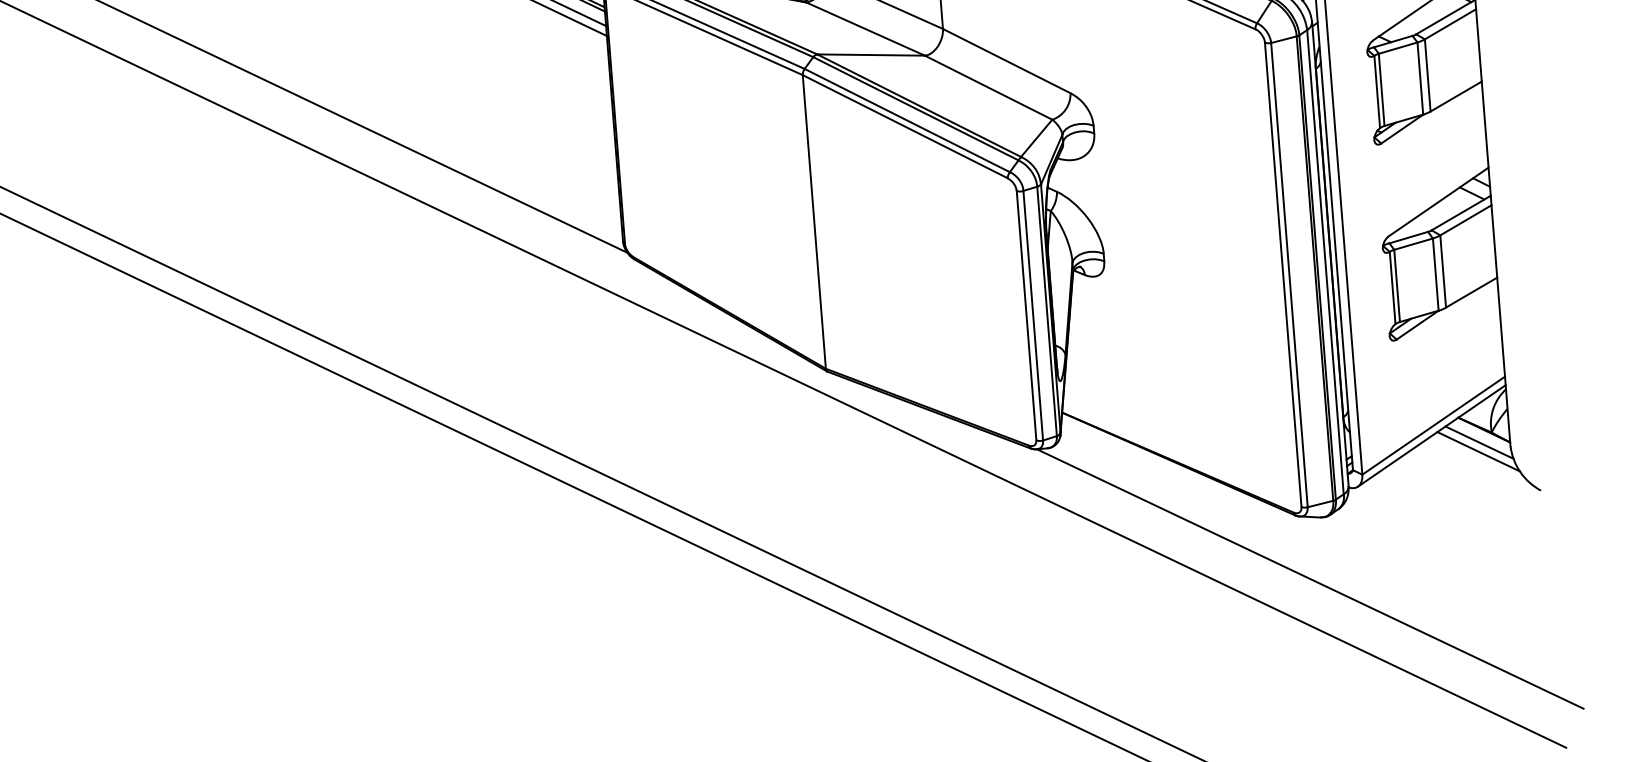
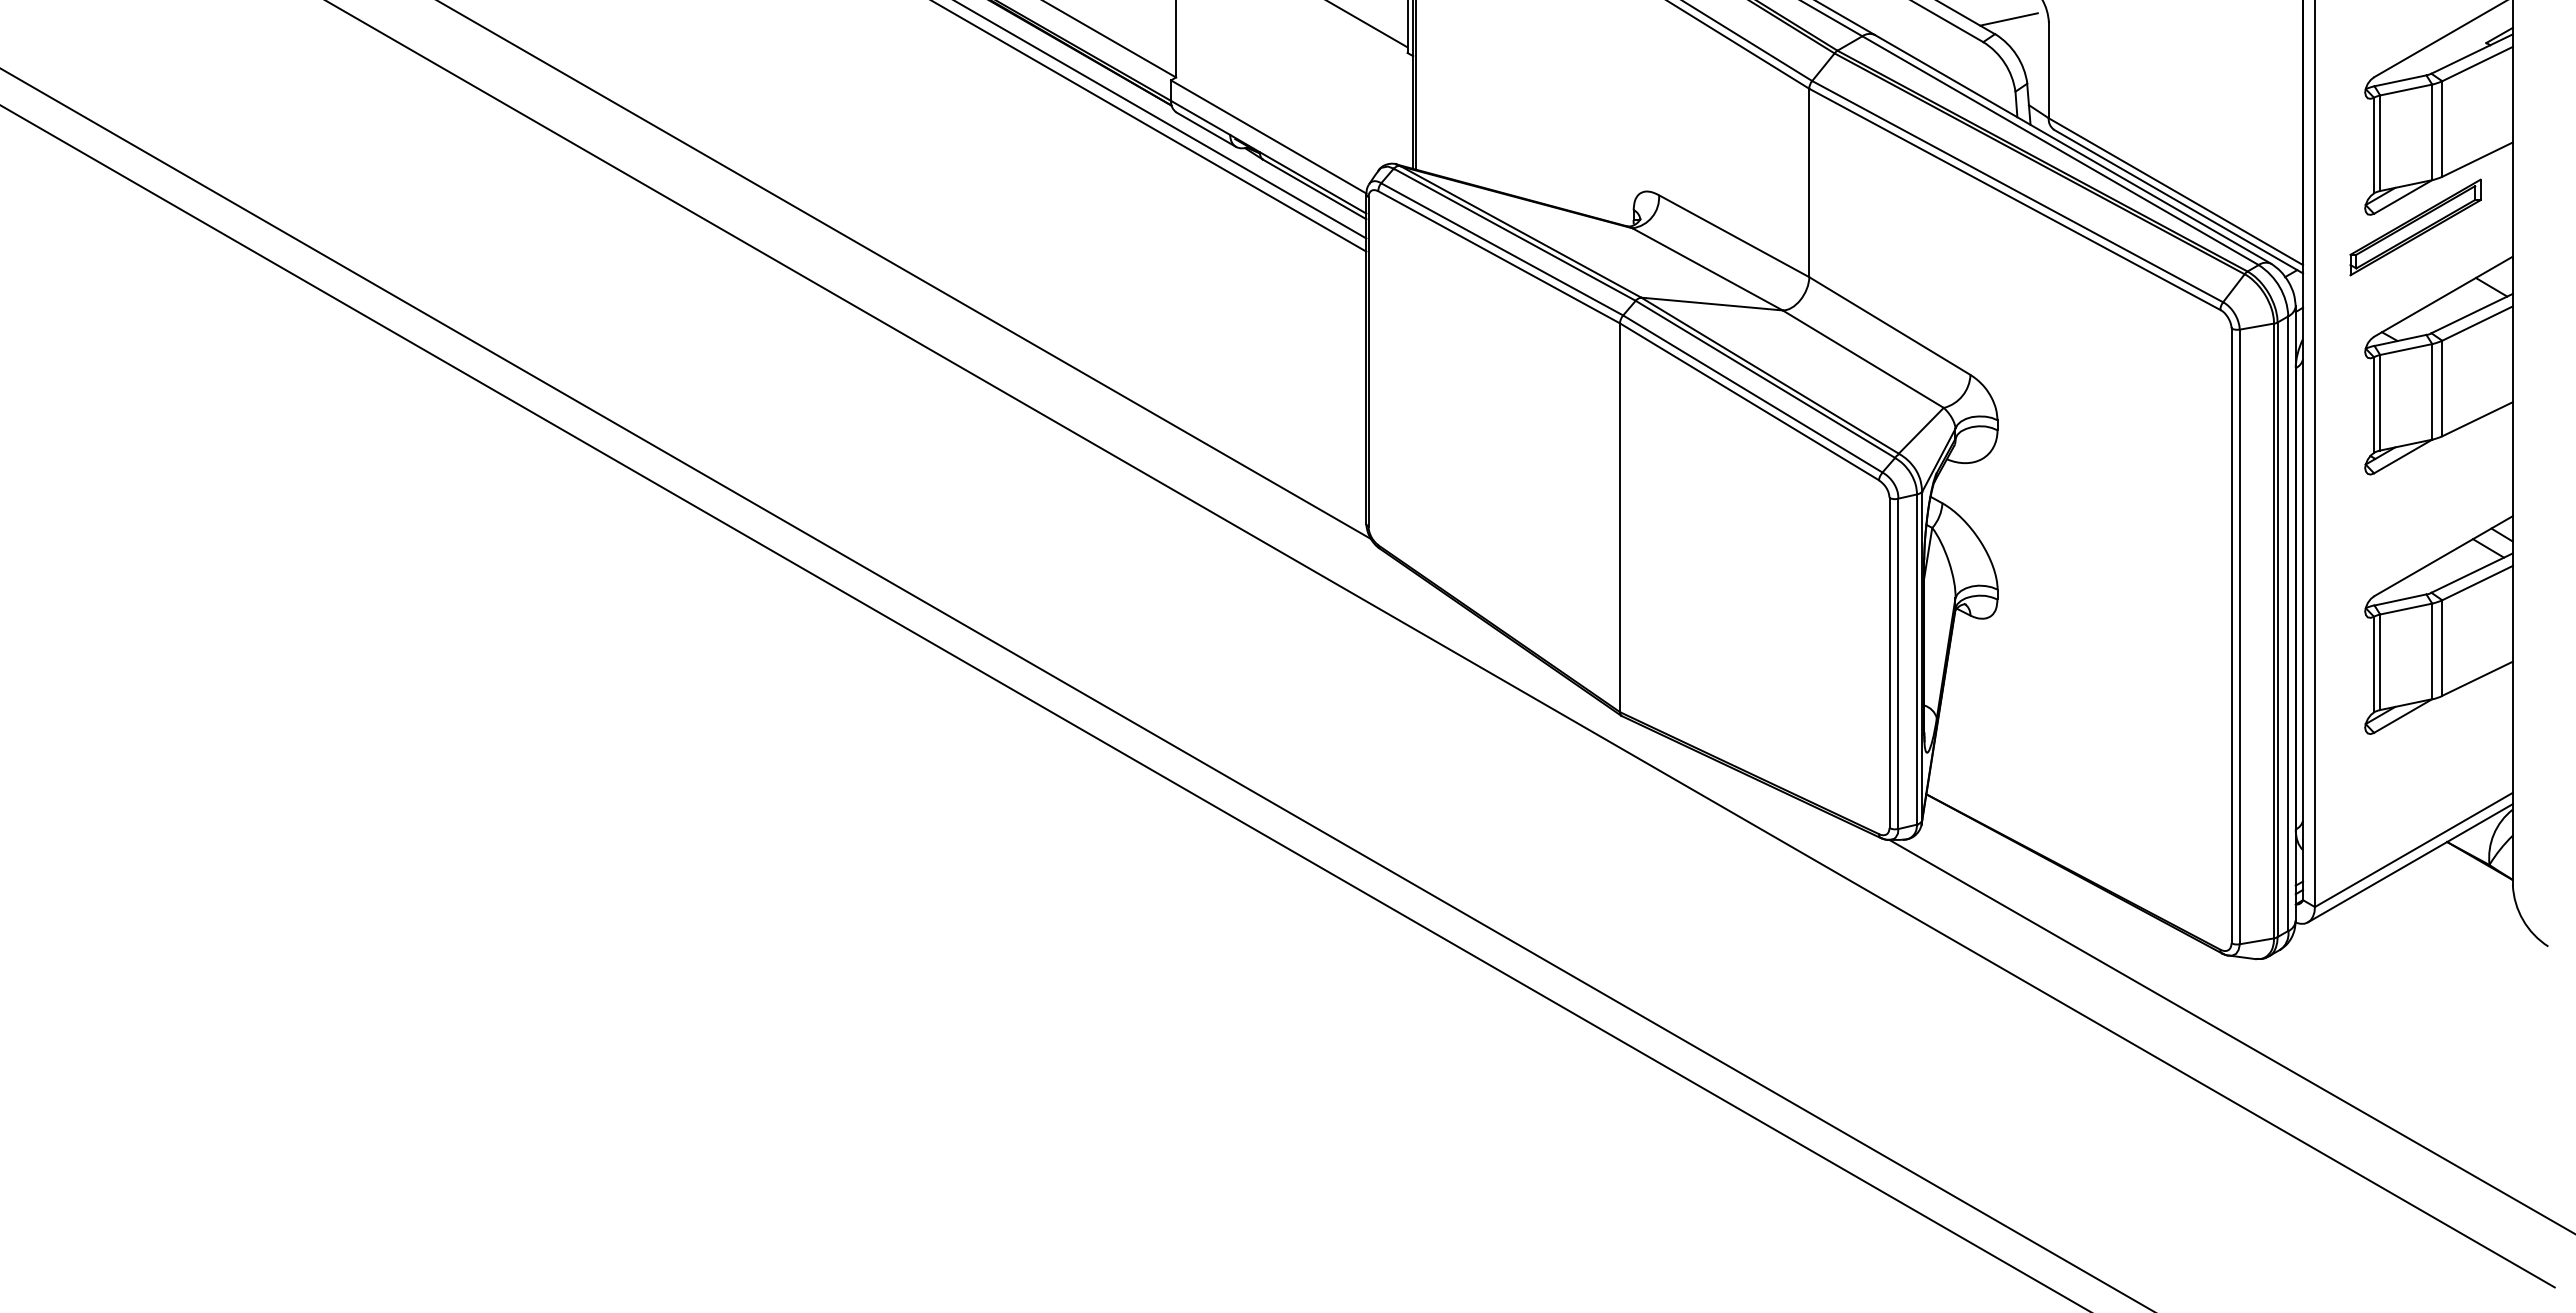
line: (1479, 442) -> (2472, 876), removed
line: (1478, 451) -> (2470, 888), removed

